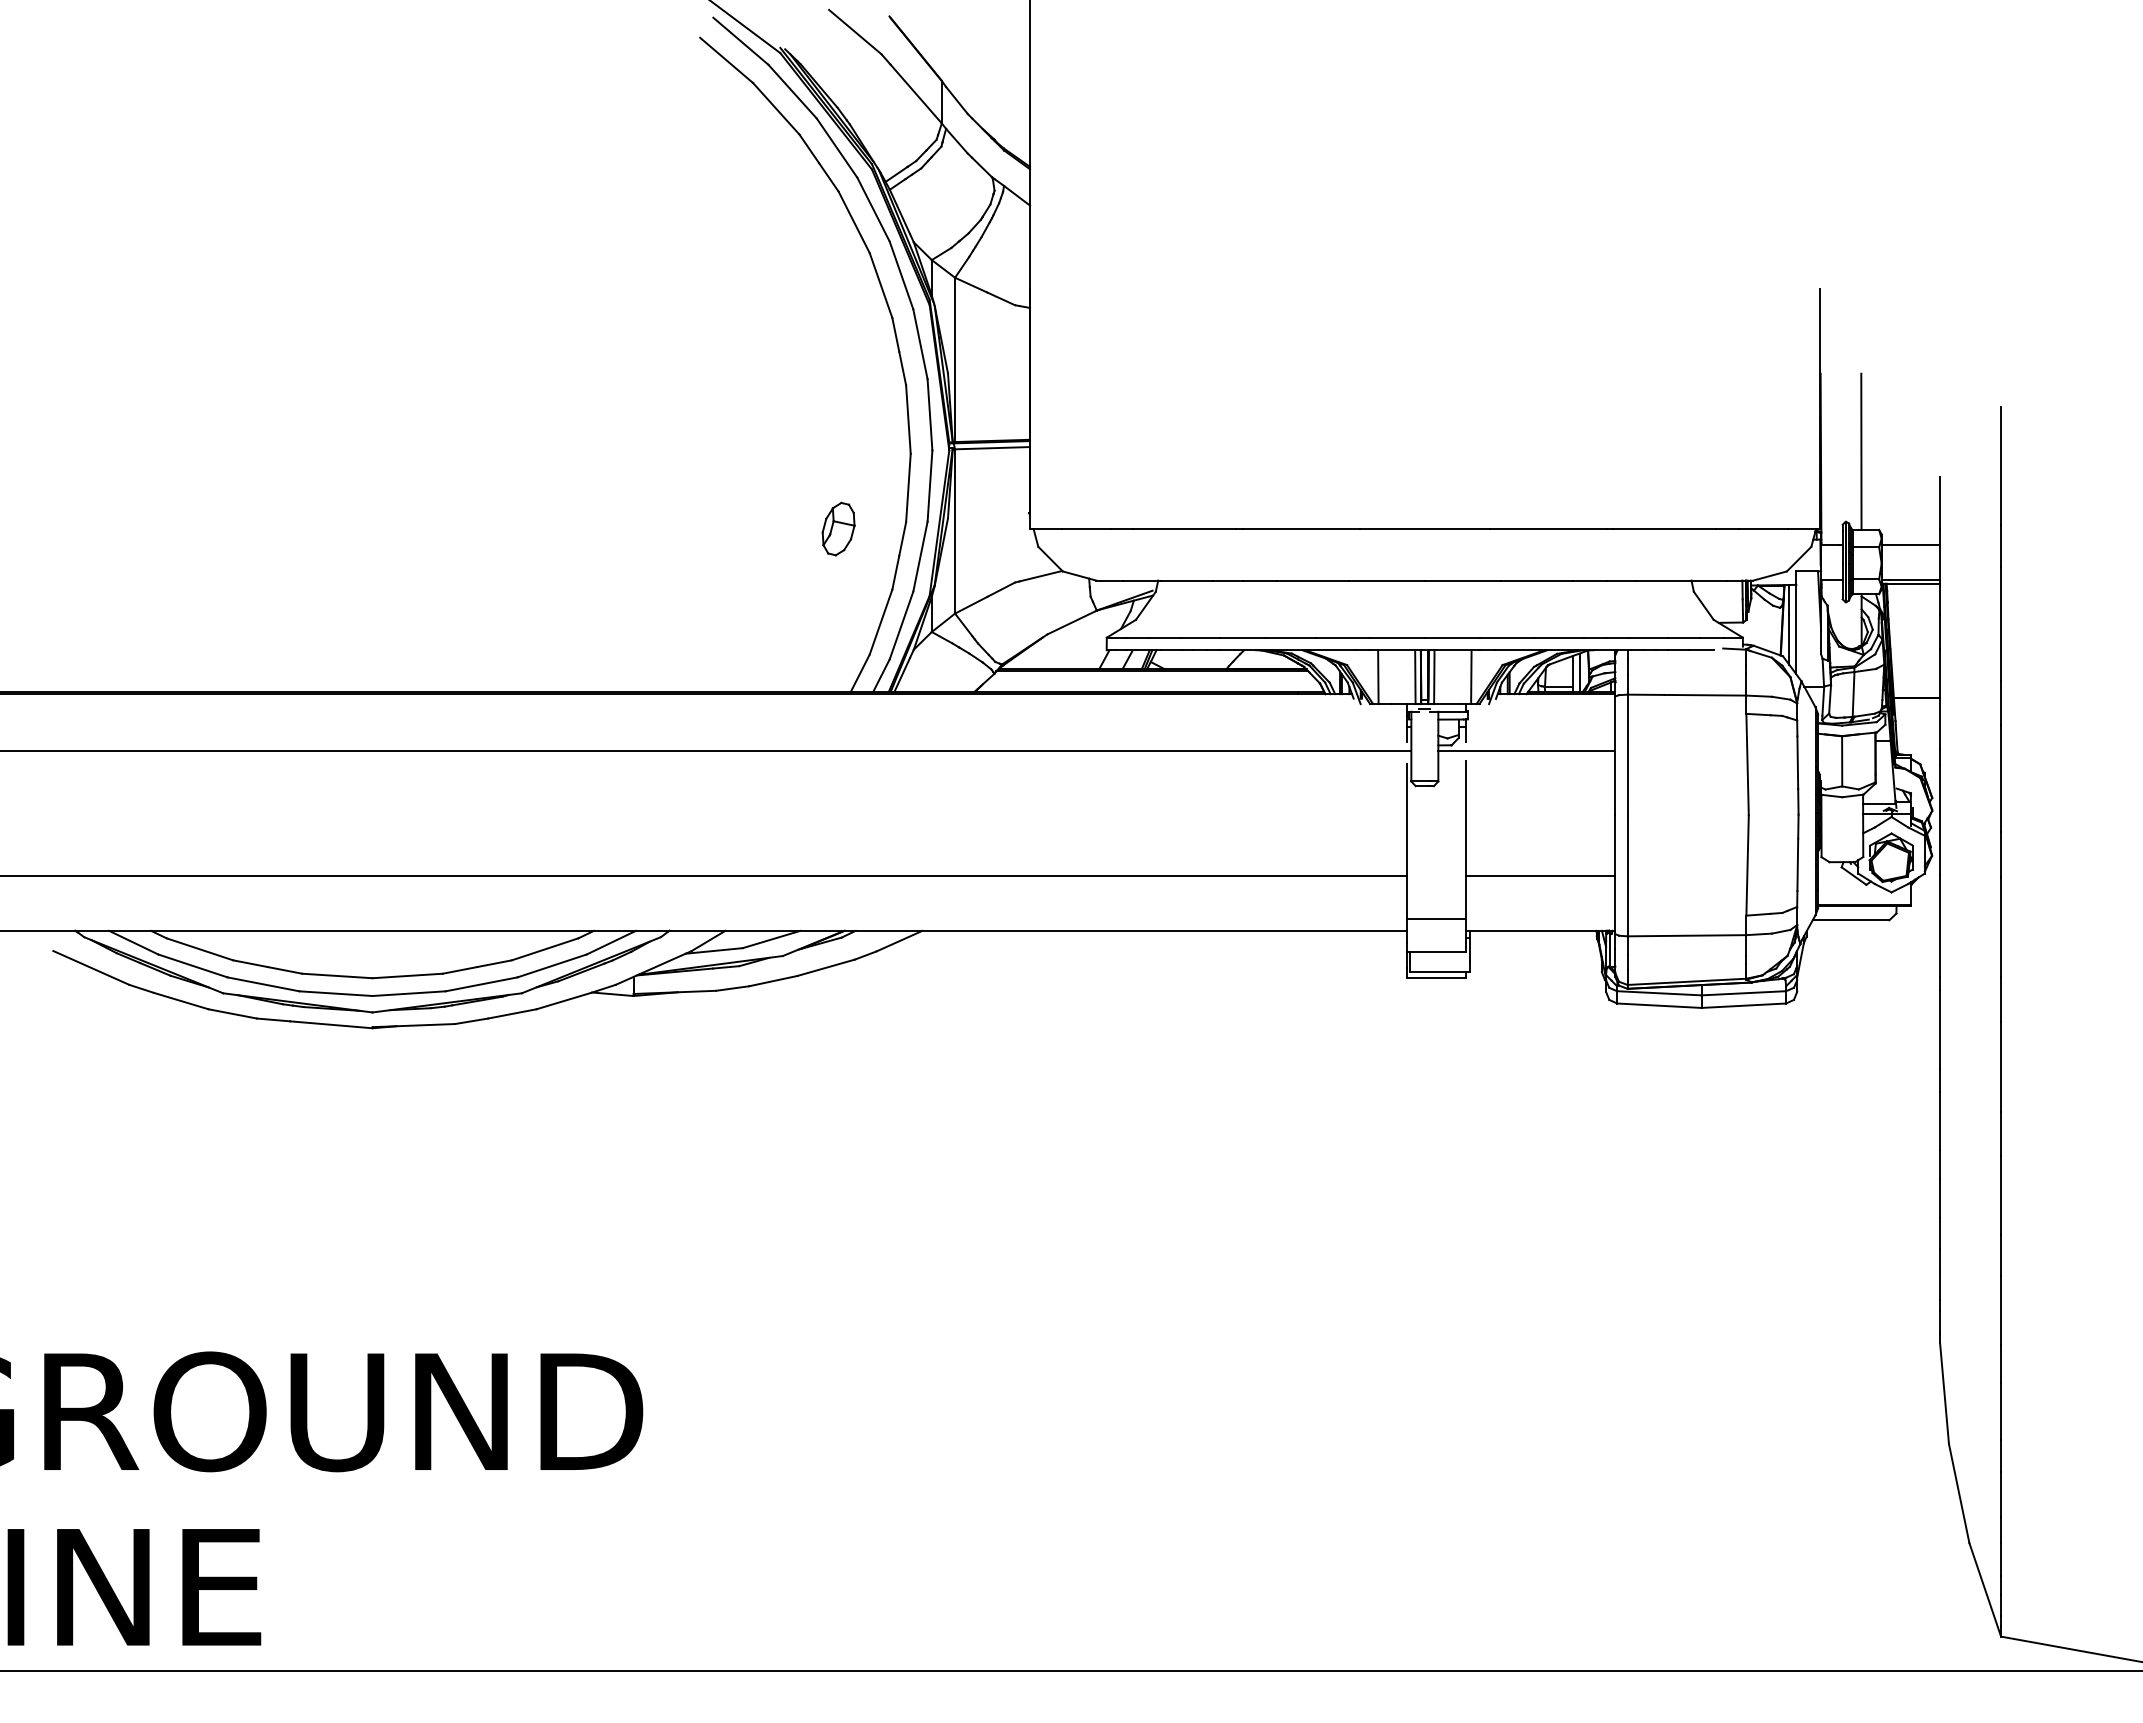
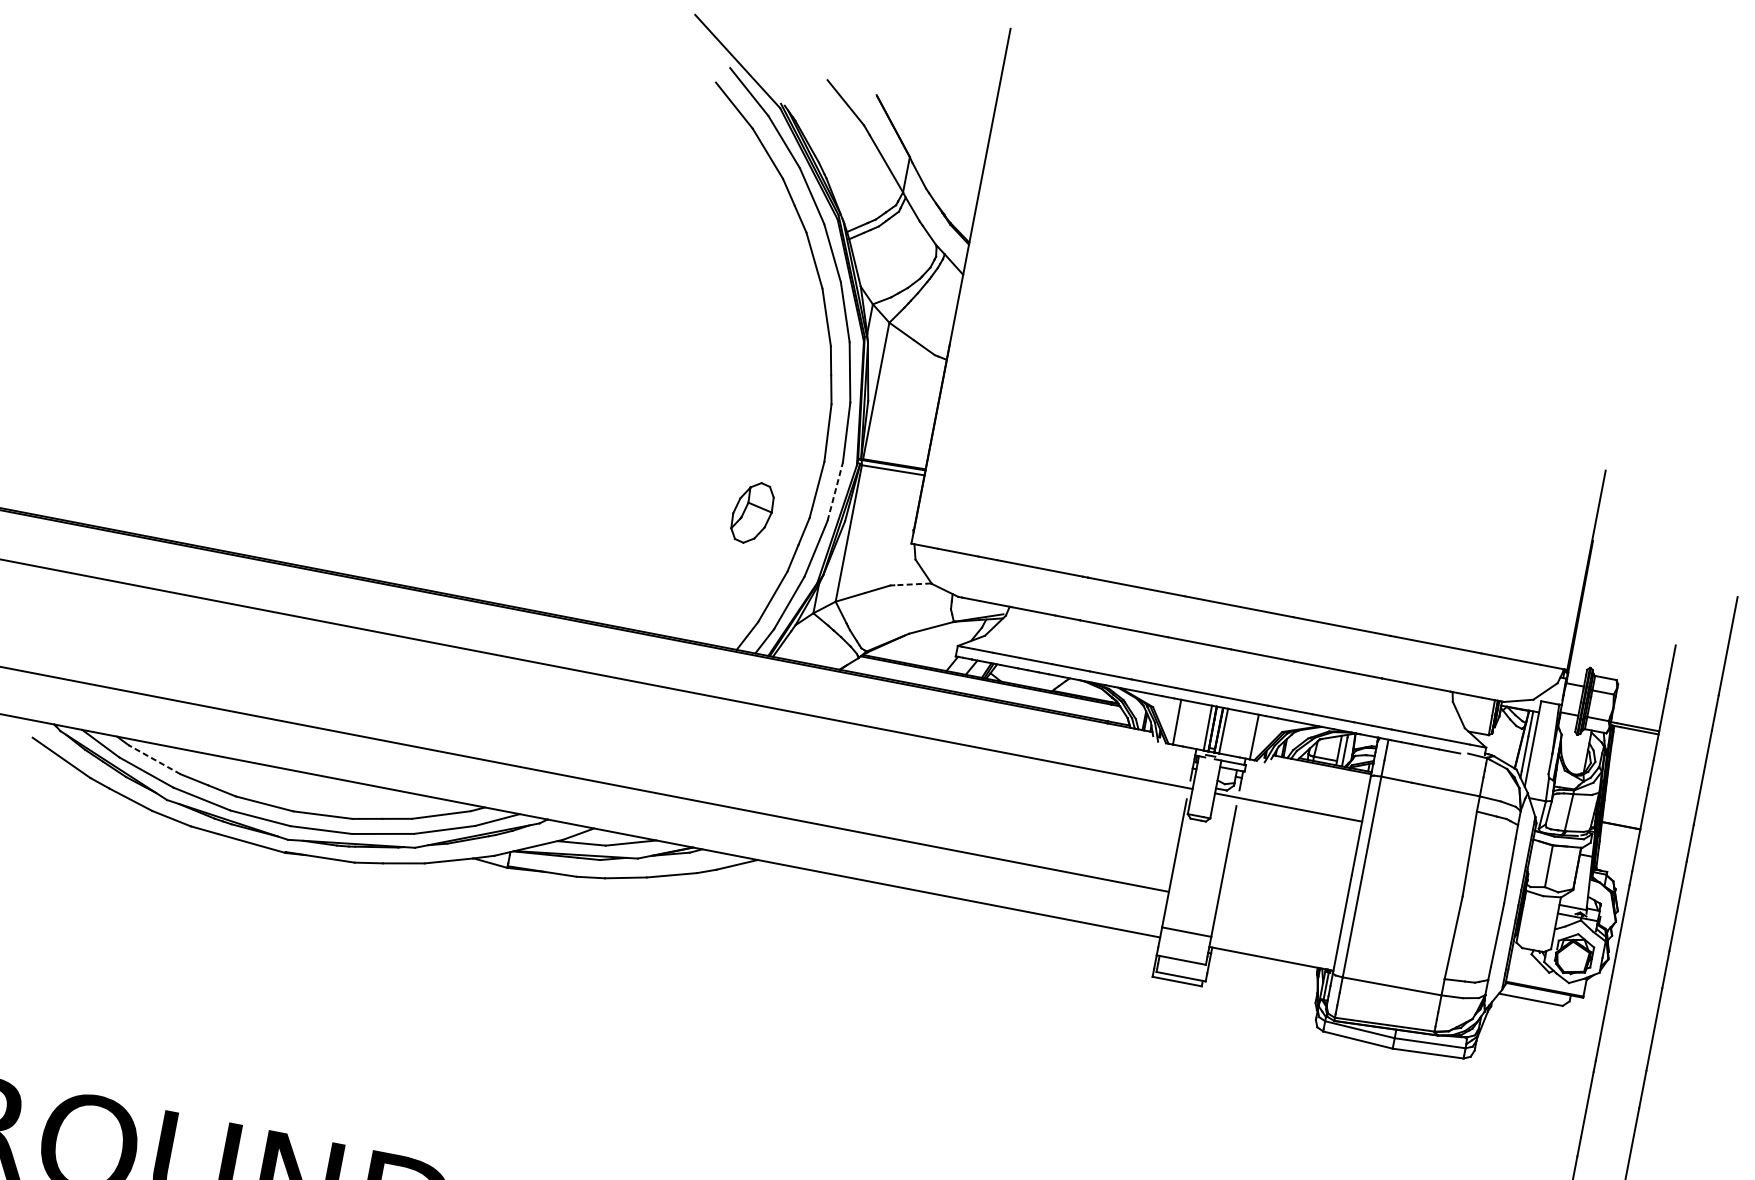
line: (1861, 451) -> (1614, 612), removed
line: (930, 486) -> (835, 492), solid -> dashed
part: (838, 528) -> (752, 512), size x1.4
line: (1910, 544) -> (1640, 697), removed
line: (1040, 576) -> (912, 584), solid -> dashed
line: (1540, 875) -> (1280, 912), removed
line: (199, 949) -> (154, 759), solid -> dashed

